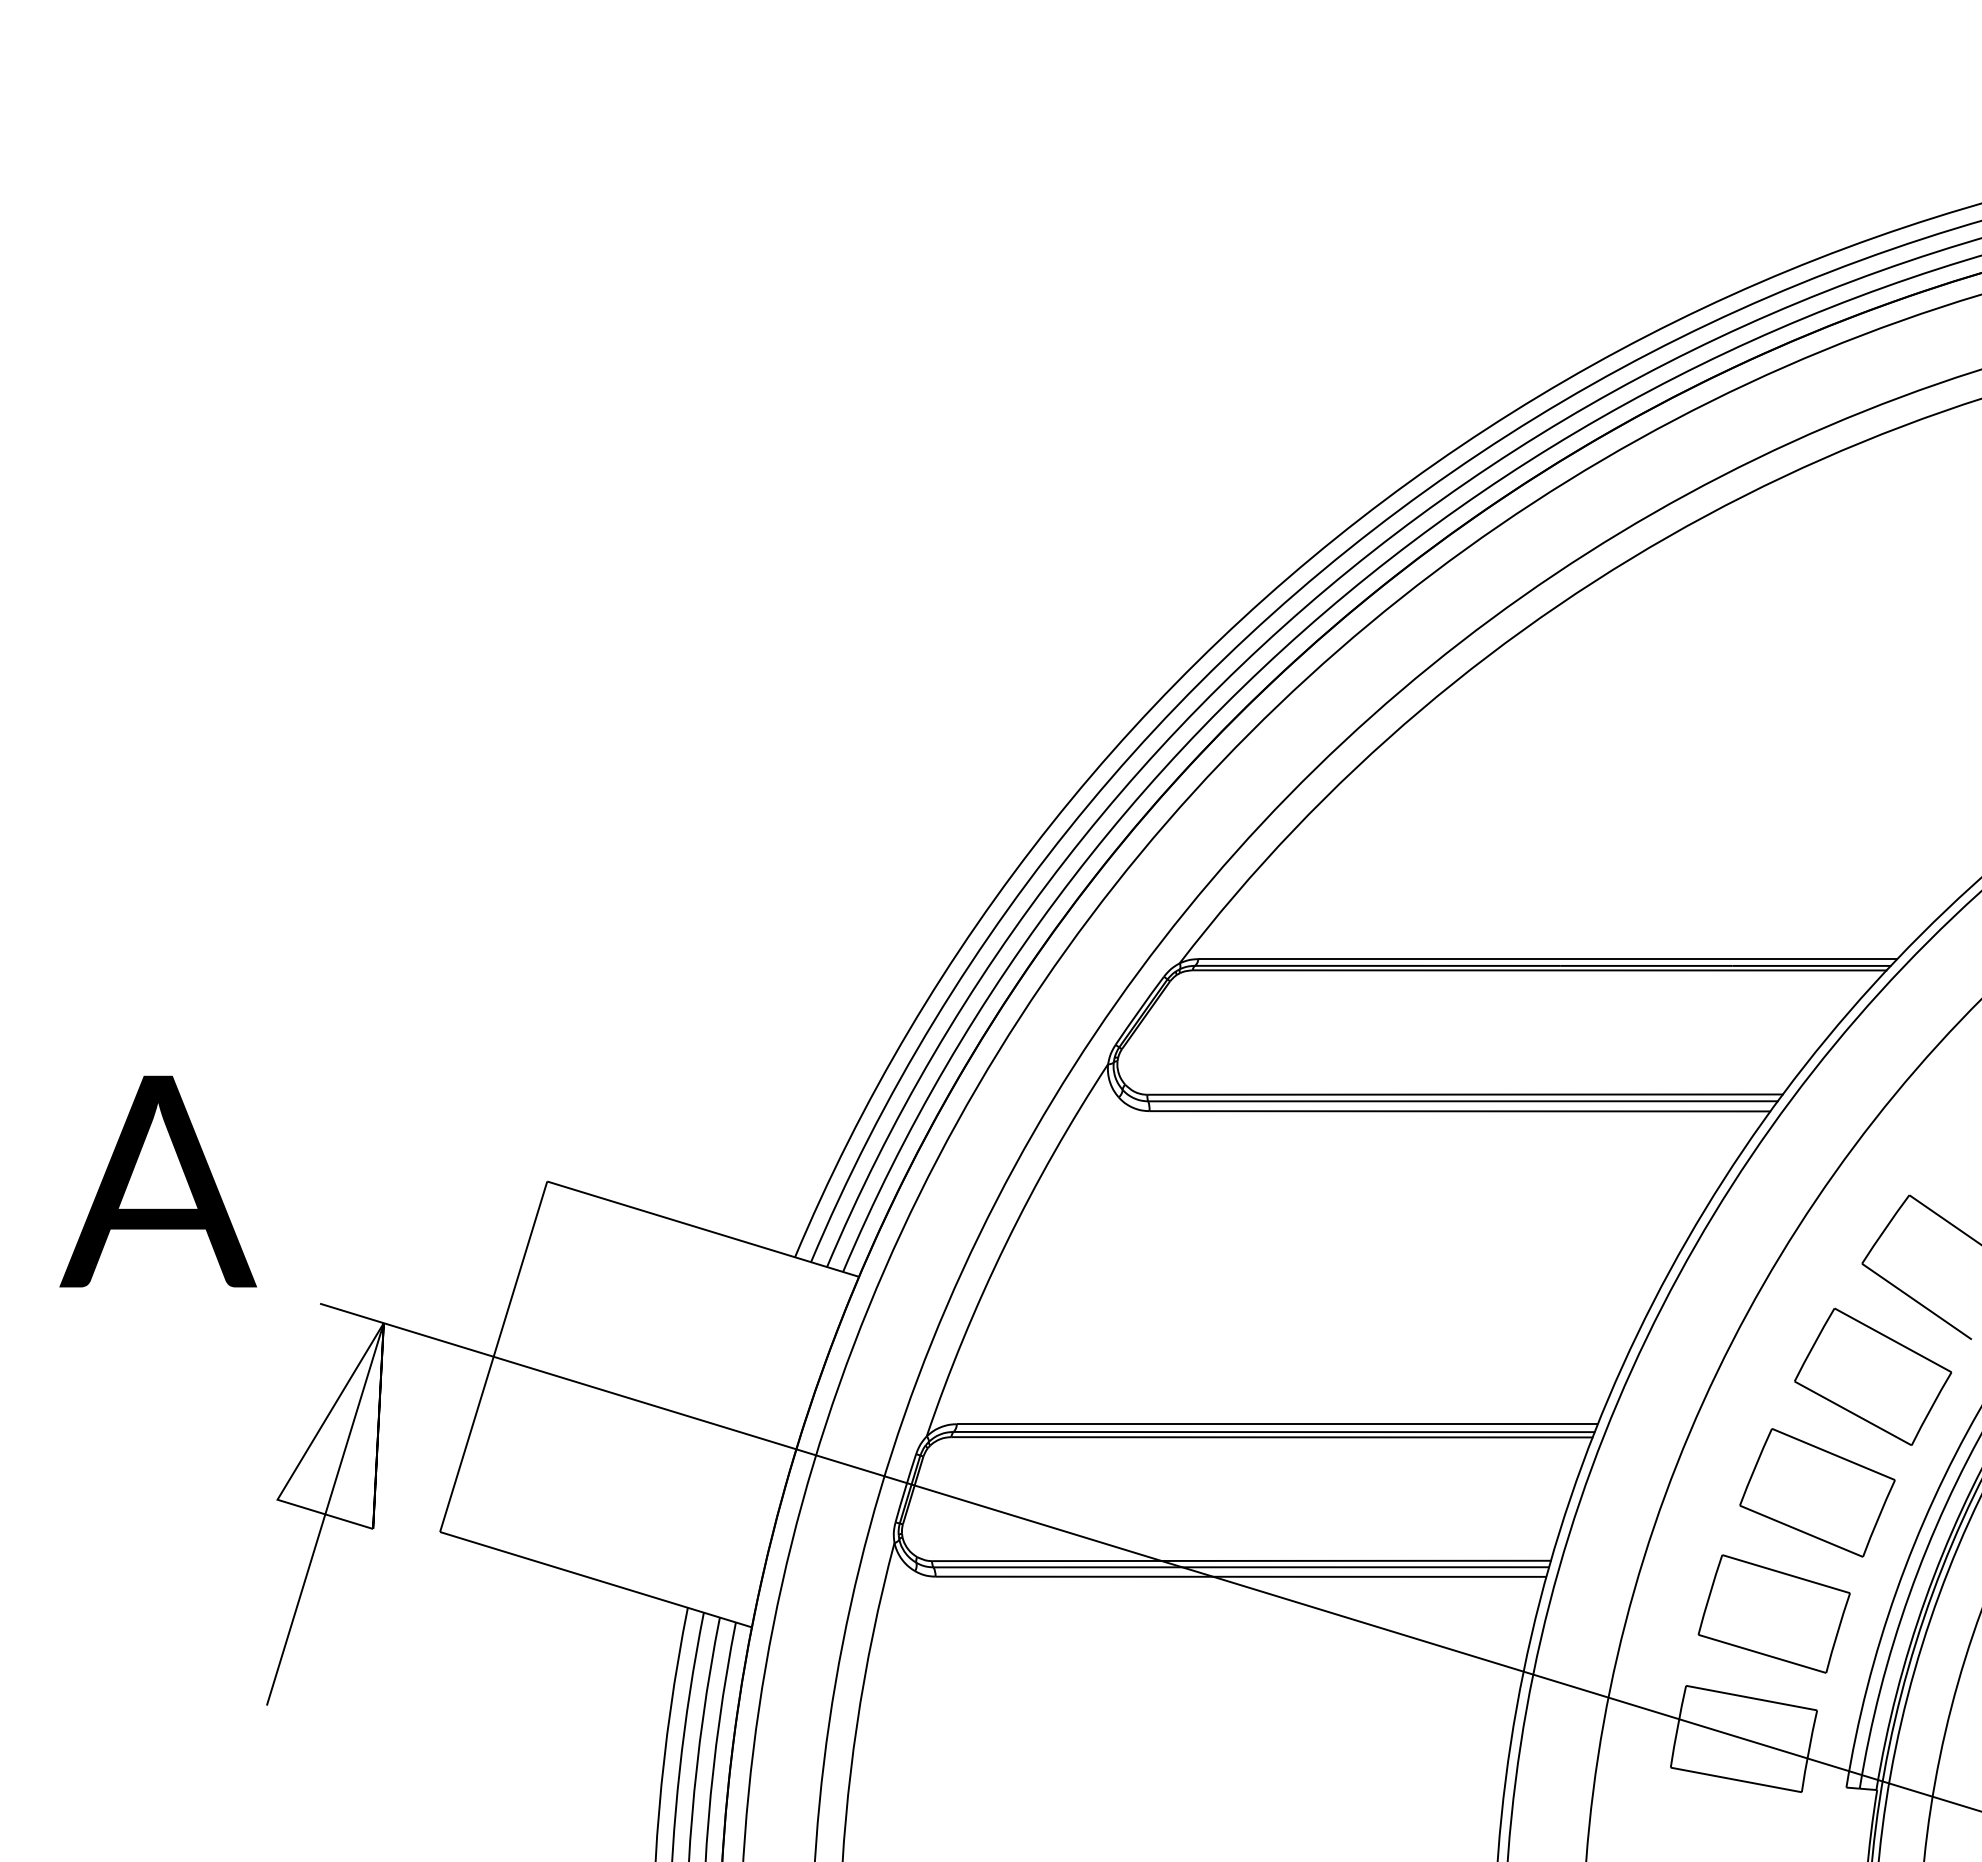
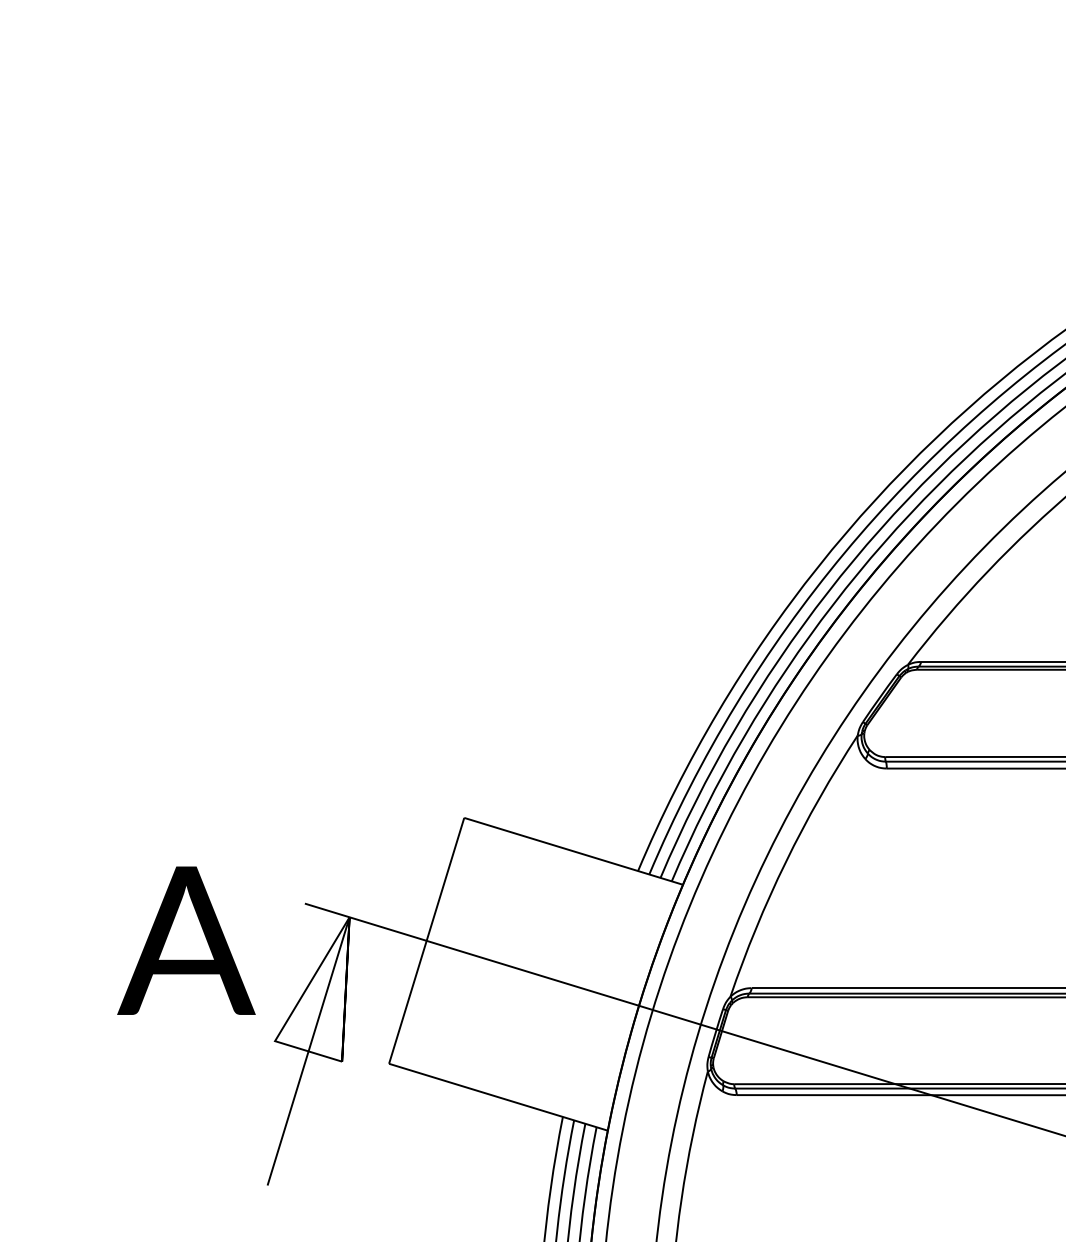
text: (157, 1181) -> (185, 940), moved

